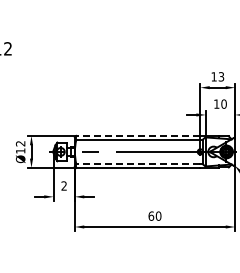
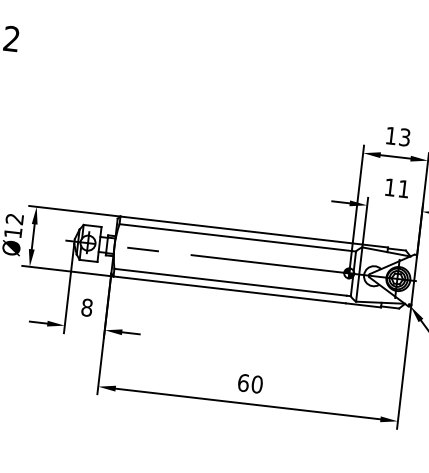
text: (223, 103) -> (402, 187), 10 -> 11
line: (137, 135) -> (235, 229), dashed -> solid
line: (137, 163) -> (229, 281), dashed -> solid
text: (63, 185) -> (85, 306), 2 -> 8

